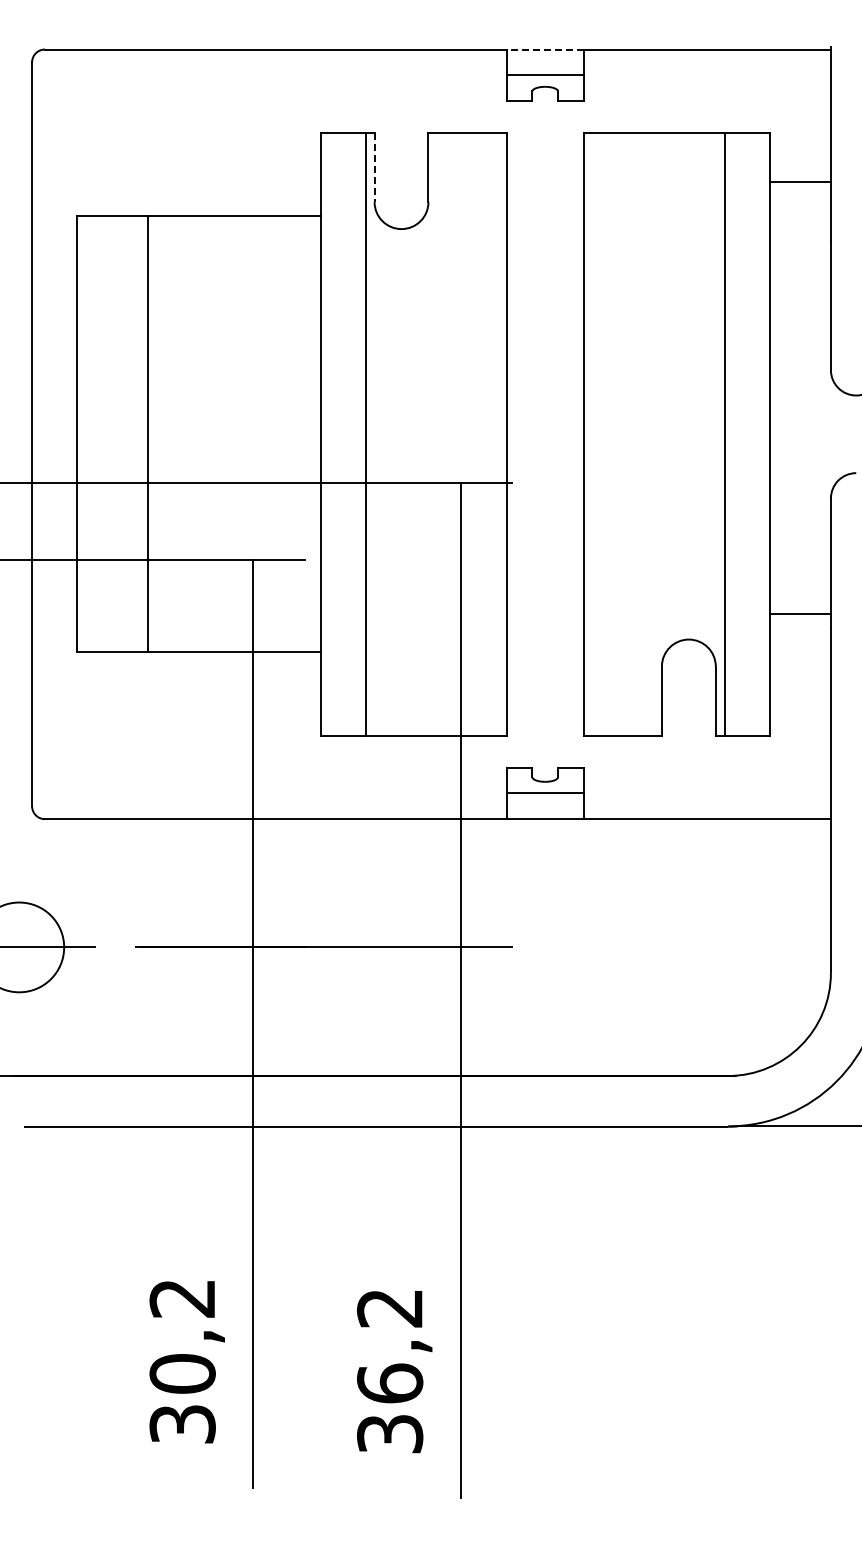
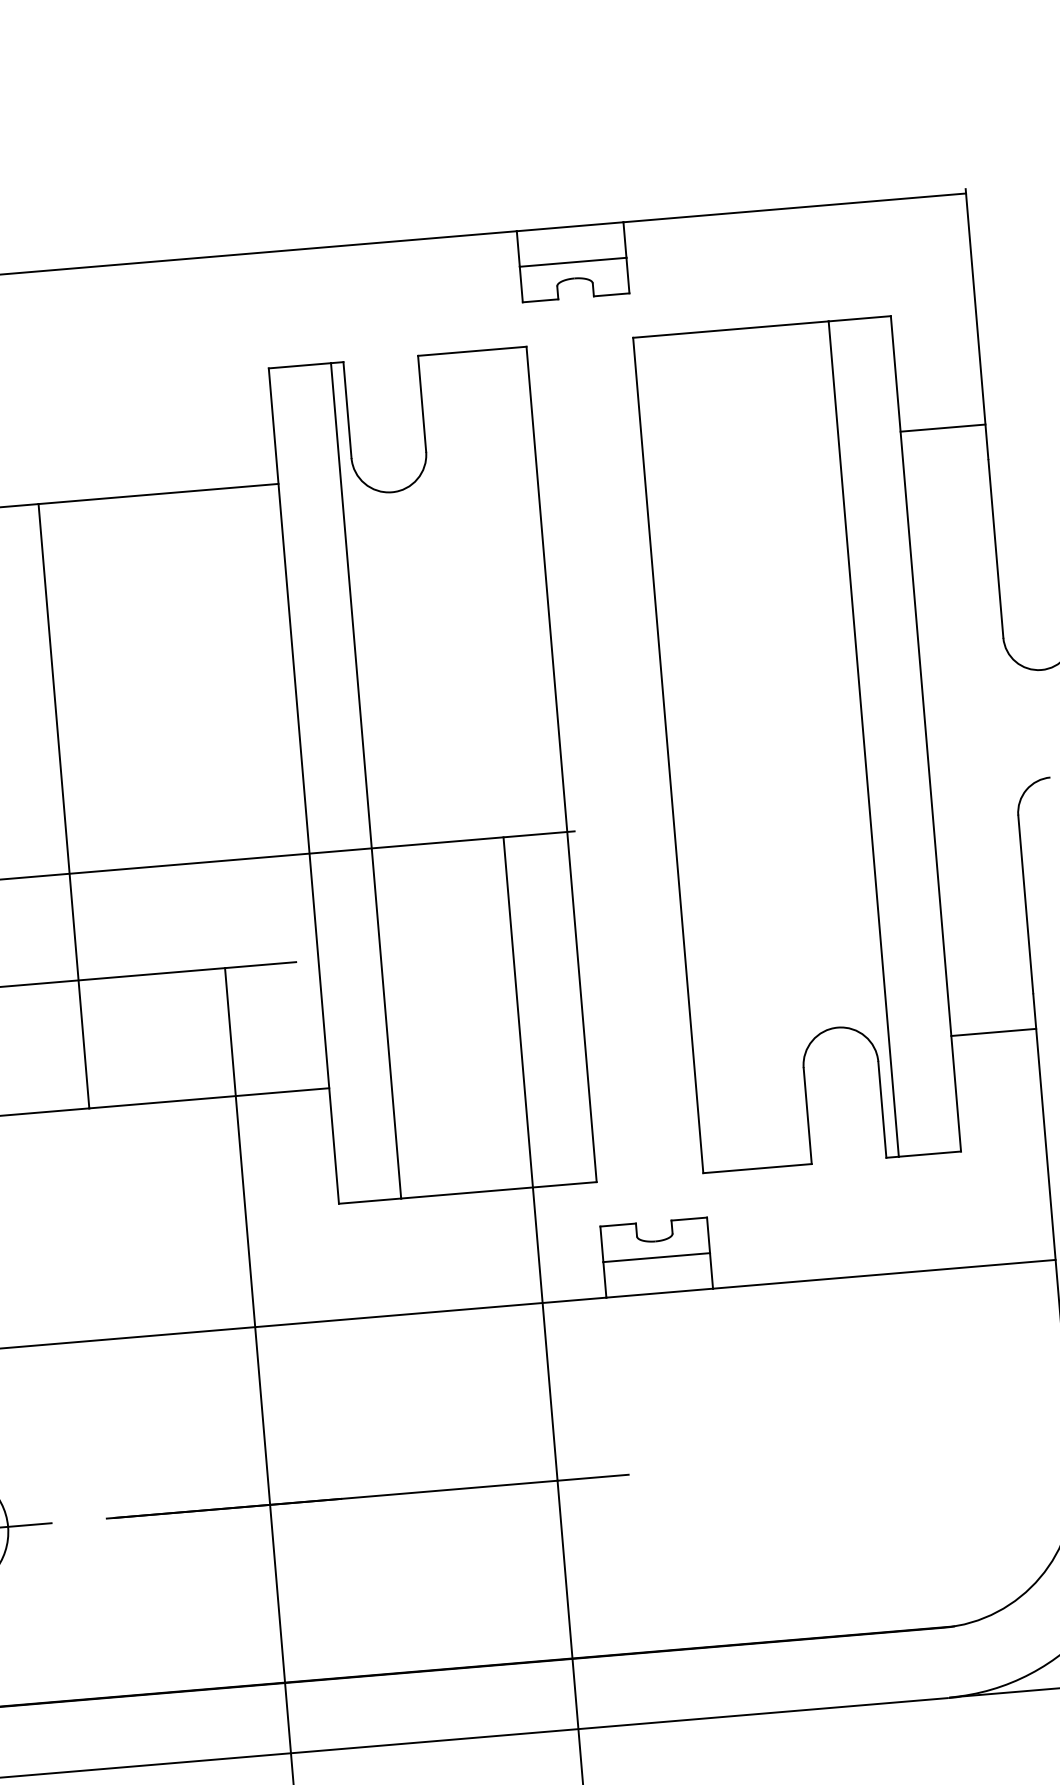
line: (544, 49) -> (569, 226), dashed -> solid
line: (374, 167) -> (347, 410), dashed -> solid
line: (799, 182) -> (941, 428), moved
line: (799, 614) -> (992, 1032), moved

